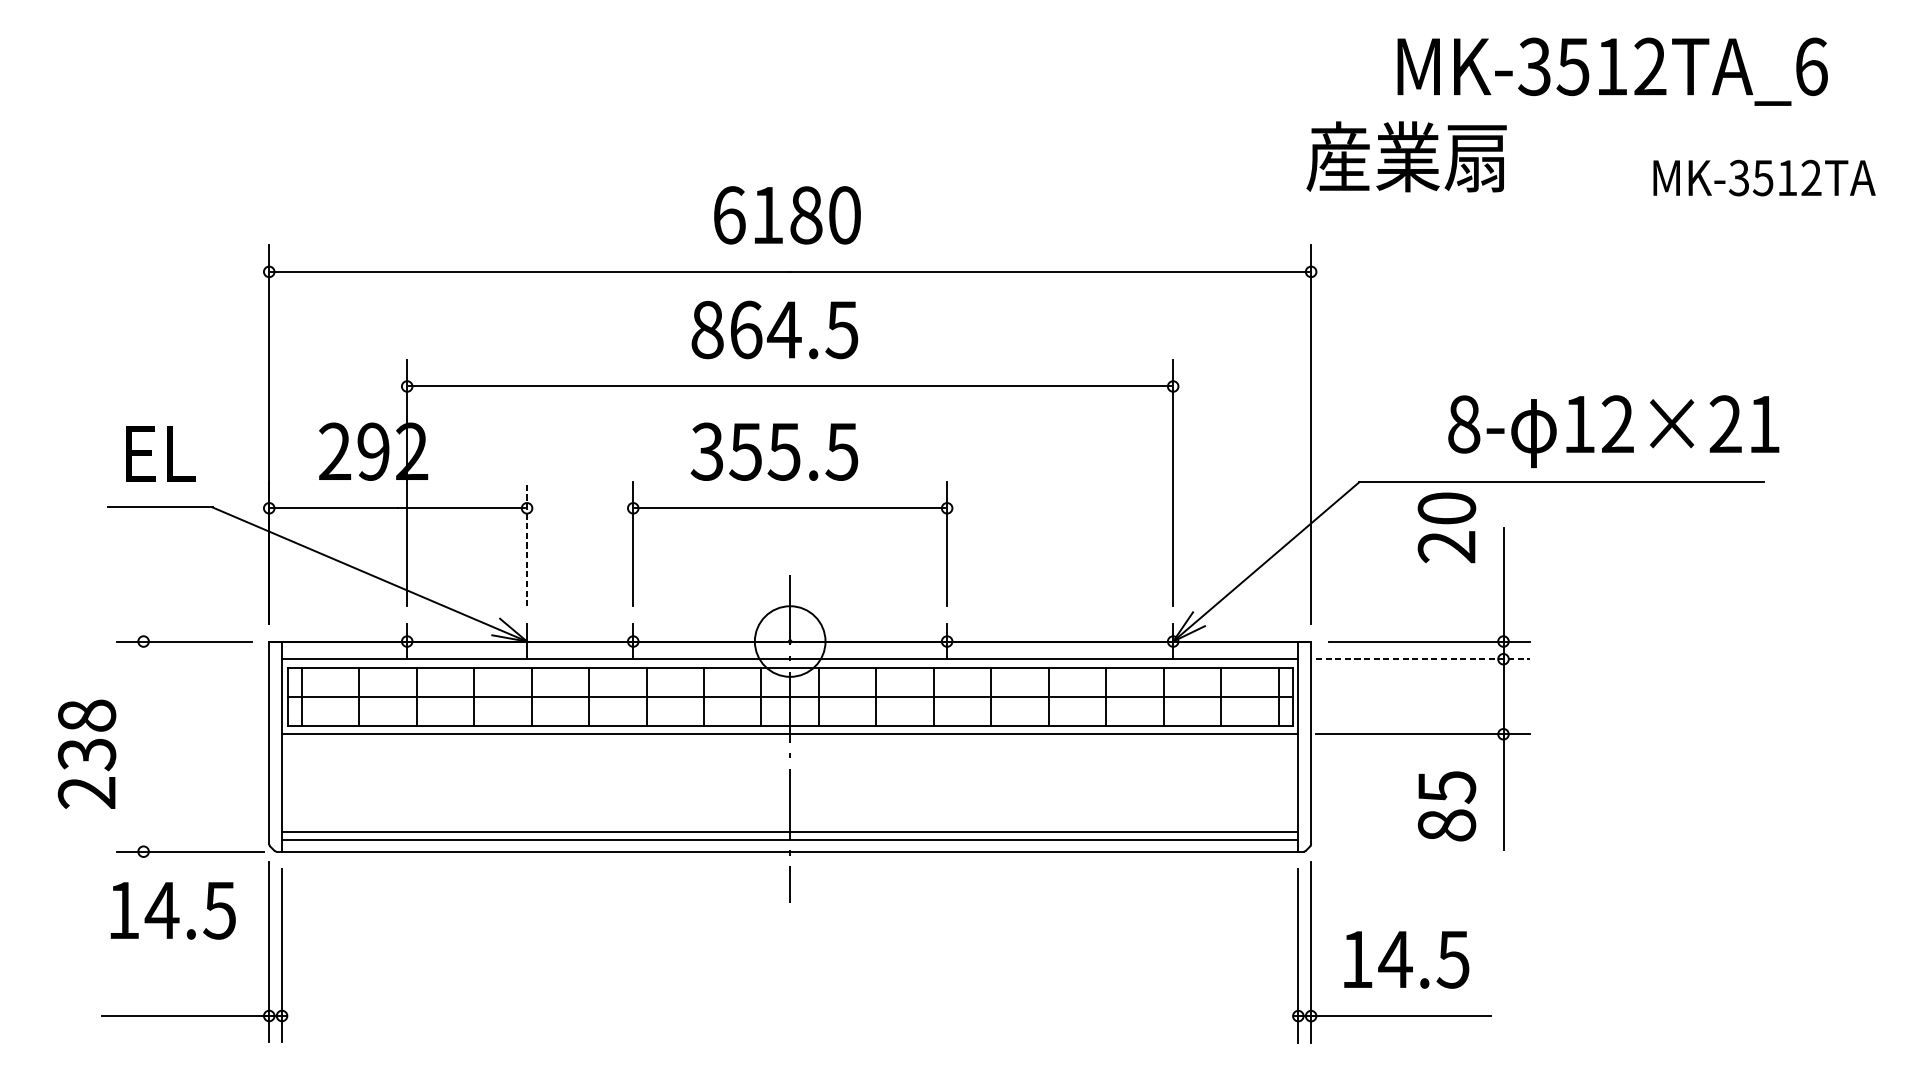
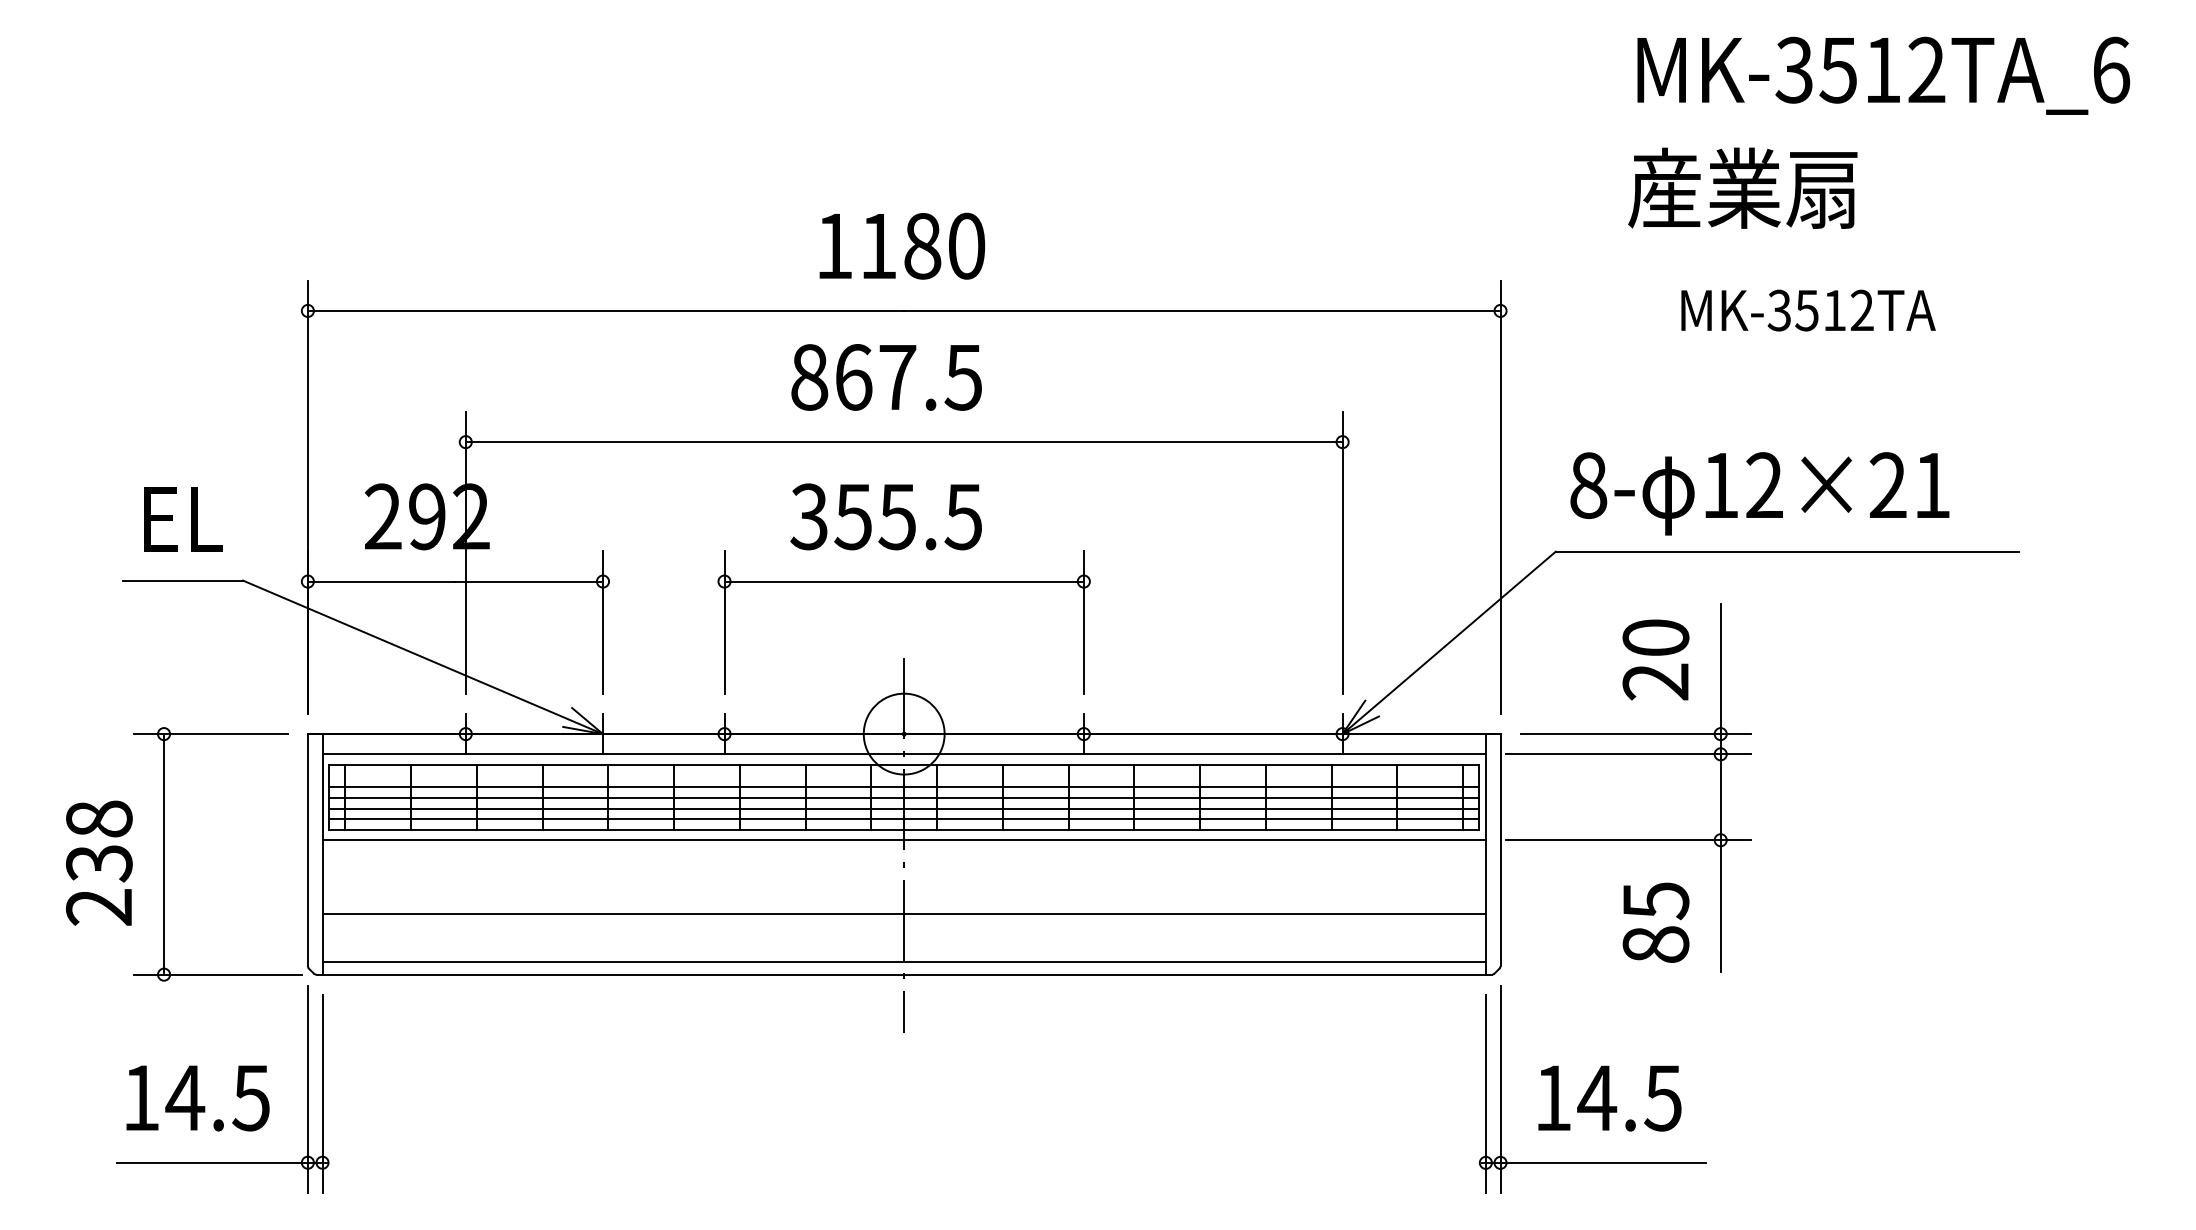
text: (1612, 71) -> (1883, 75), moved
text: (1406, 156) -> (1742, 187), moved
text: (1764, 178) -> (1808, 310), moved
text: (730, 214) -> (835, 245), 6180 -> 1180
text: (784, 330) -> (897, 377), 864.5 -> 867.5
text: (1613, 431) -> (1759, 493), moved
text: (1446, 527) -> (1655, 659), moved
line: (527, 543) -> (603, 621), dashed -> solid
line: (1423, 659) -> (1629, 754), dashed -> solid
line: (790, 687) -> (904, 786), added
line: (790, 706) -> (904, 808), added
line: (790, 715) -> (904, 818), added
line: (143, 746) -> (164, 854), added
line: (789, 832) -> (903, 913), moved
text: (172, 910) -> (197, 1098), moved

